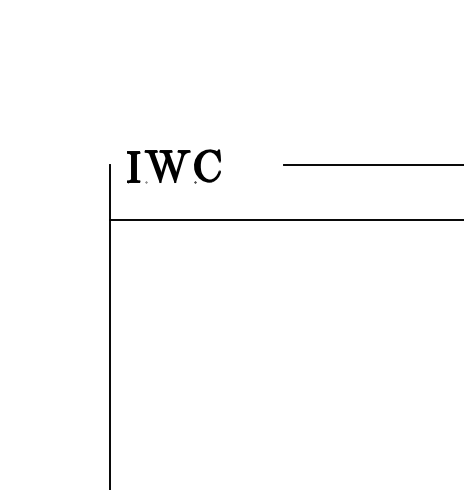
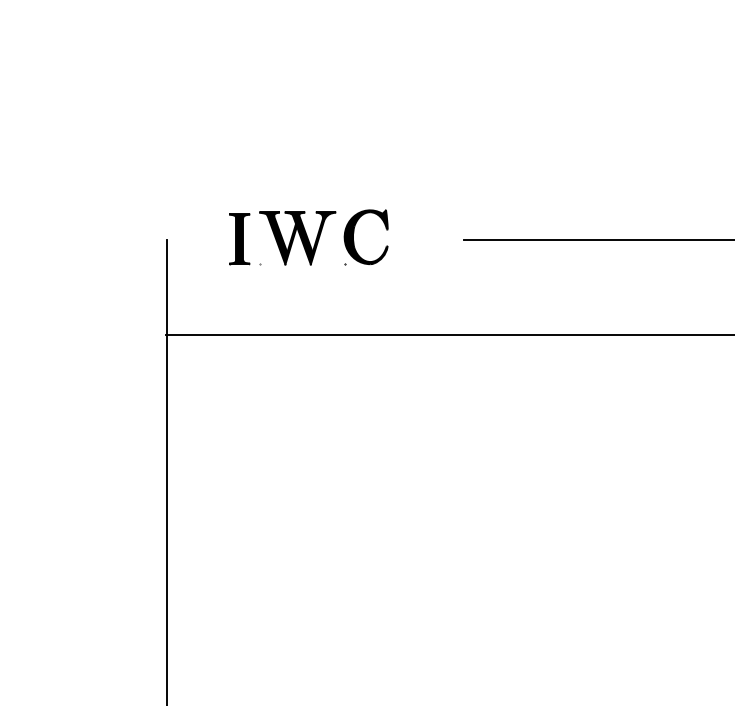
part: (173, 166) -> (307, 238), moved

